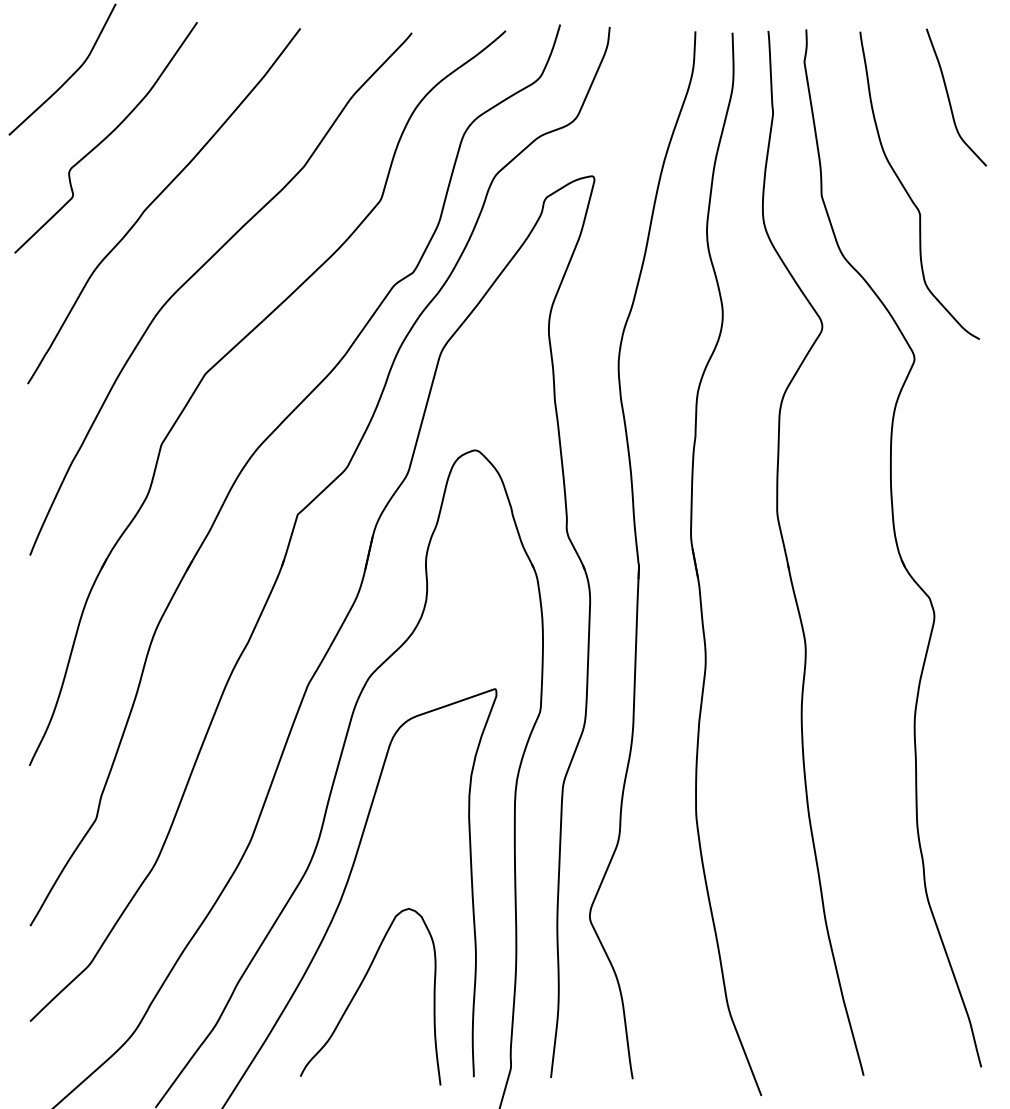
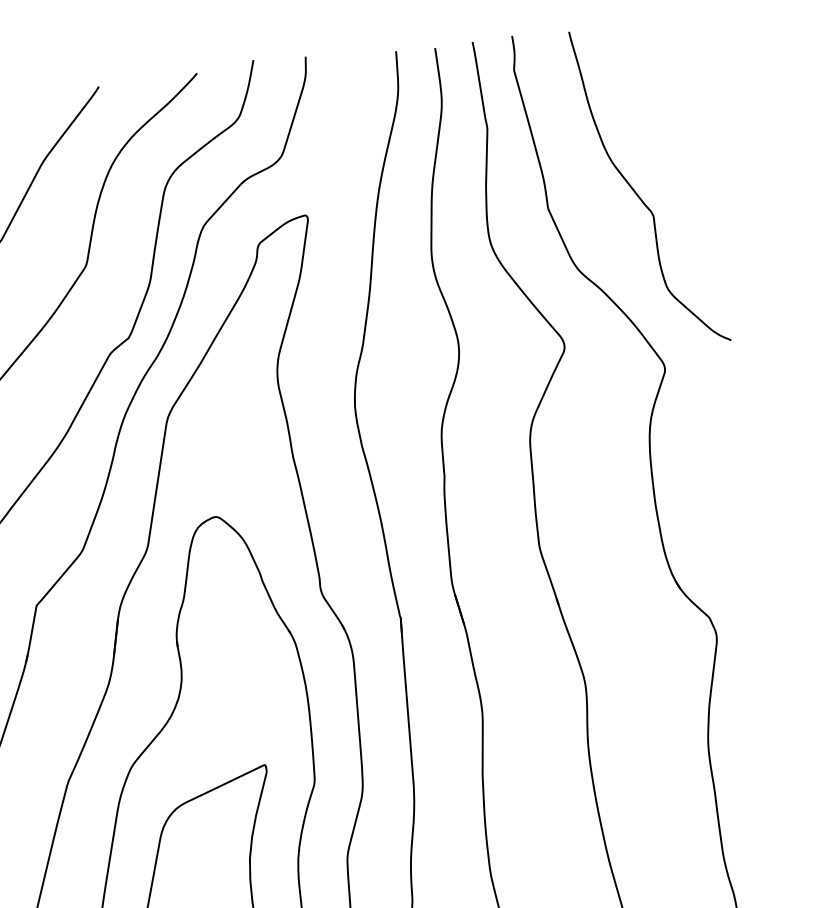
curve: (950, 100) -> (671, 93), removed

